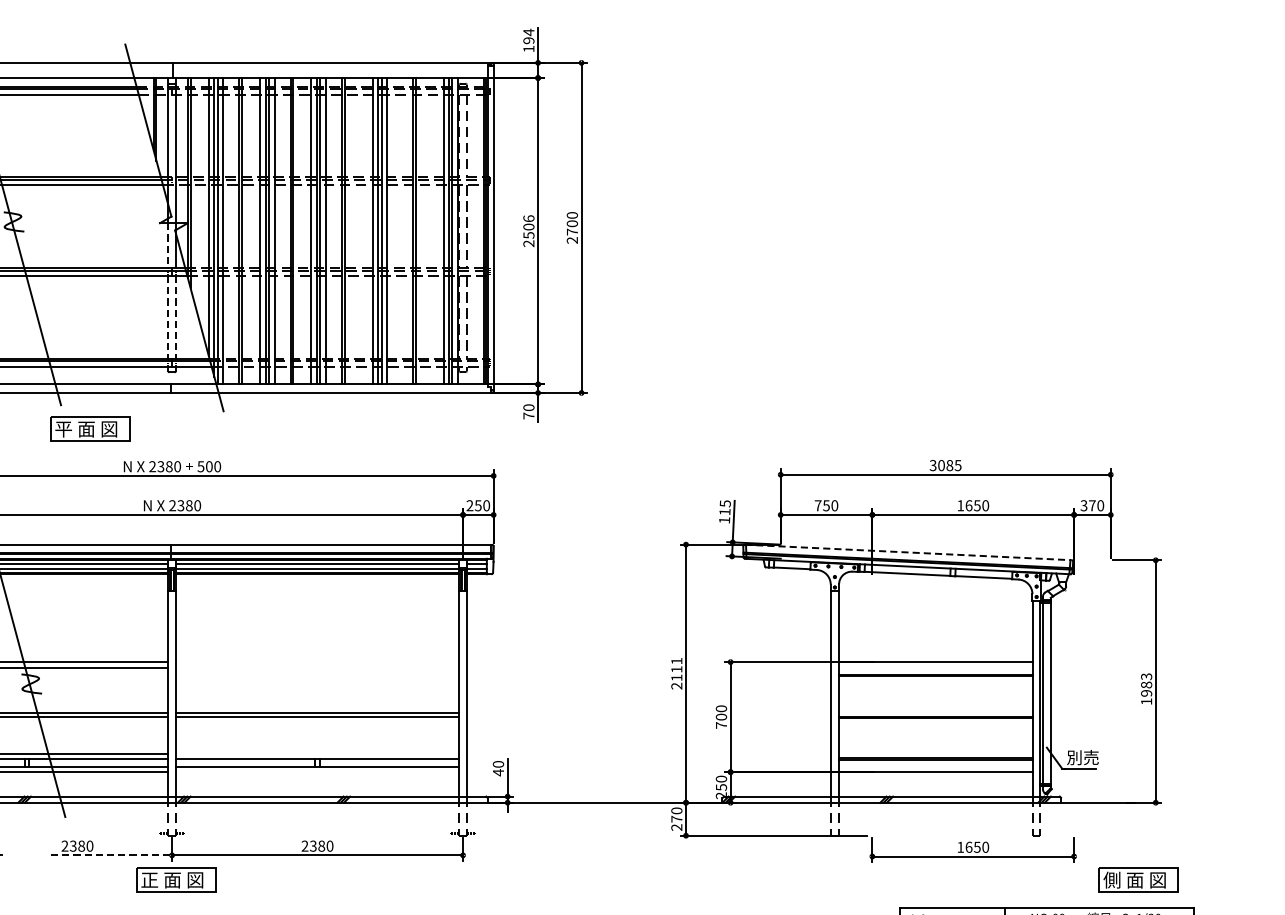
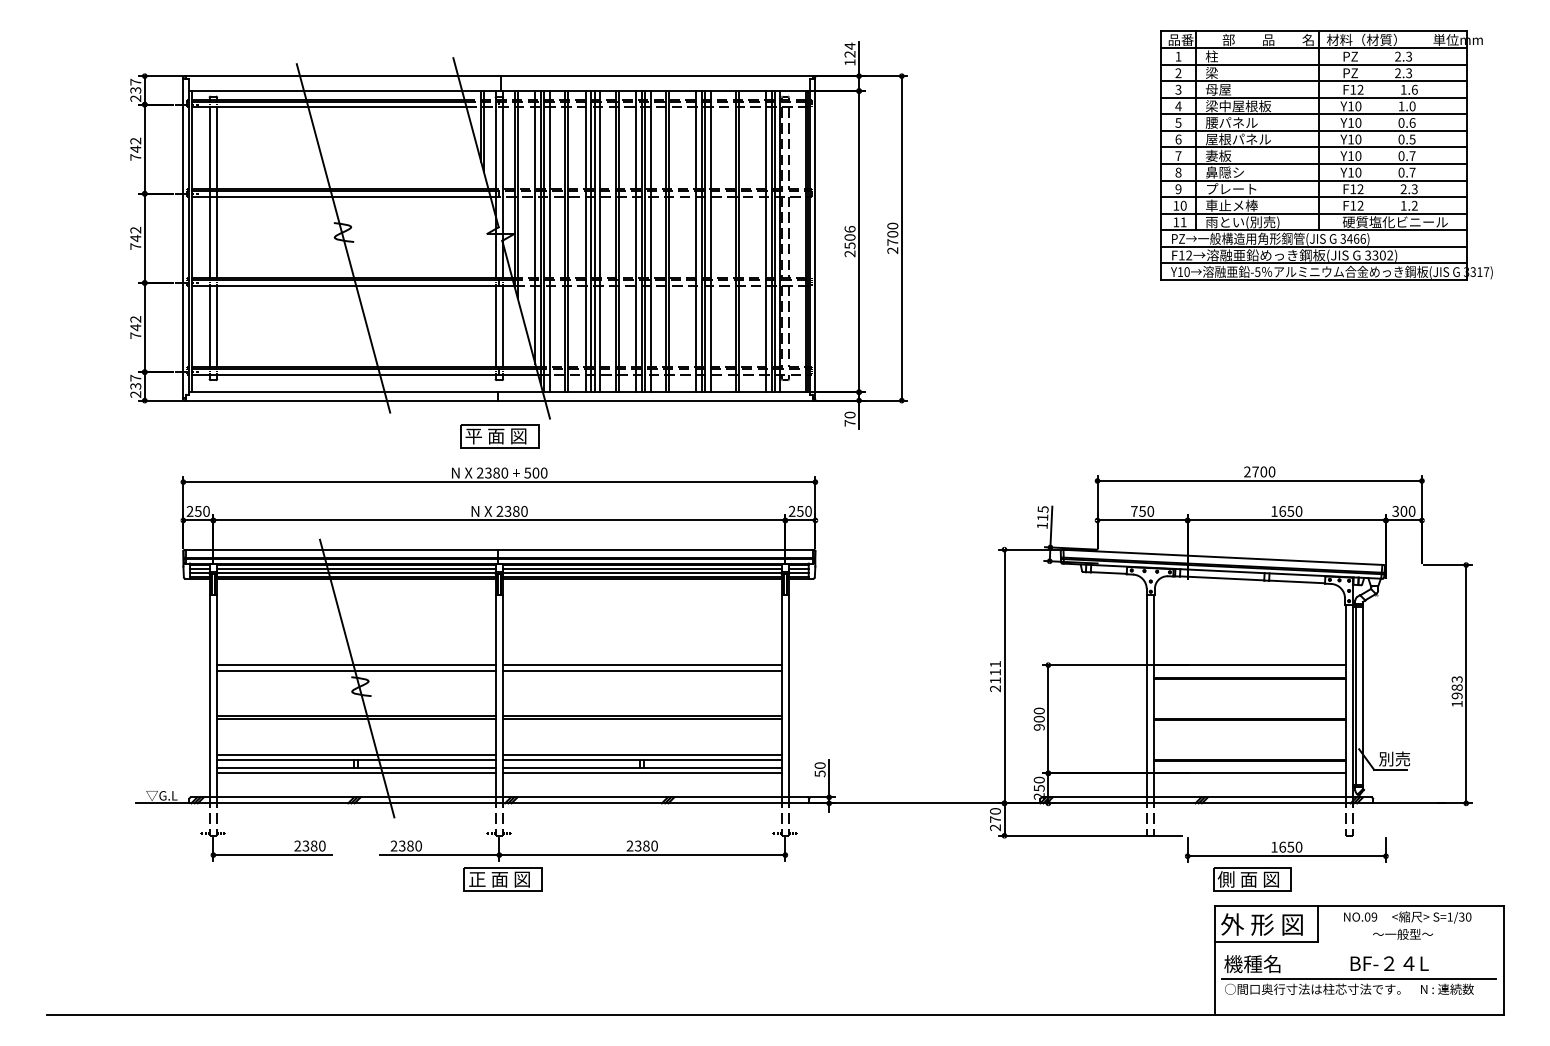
text: (529, 40) -> (850, 54), 194 -> 124
part: (1013, 143) -> (1326, 155), added
line: (168, 246) -> (495, 256), dashed -> solid
line: (168, 317) -> (495, 326), dashed -> solid
line: (175, 317) -> (502, 326), dashed -> solid
part: (89, 429) -> (499, 436), moved
text: (945, 465) -> (1259, 471), 3085 -> 2700
text: (1091, 505) -> (1403, 511), 370 -> 300
line: (907, 552) -> (1222, 557), dashed -> solid
line: (316, 662) -> (641, 665), added
line: (316, 667) -> (641, 670), added
text: (720, 725) -> (1038, 727), 700 -> 900
line: (316, 754) -> (641, 755), added
line: (316, 772) -> (641, 773), added
text: (497, 772) -> (819, 773), 40 -> 50
line: (112, 855) -> (440, 855), dashed -> solid
part: (1138, 880) -> (1252, 879), moved

